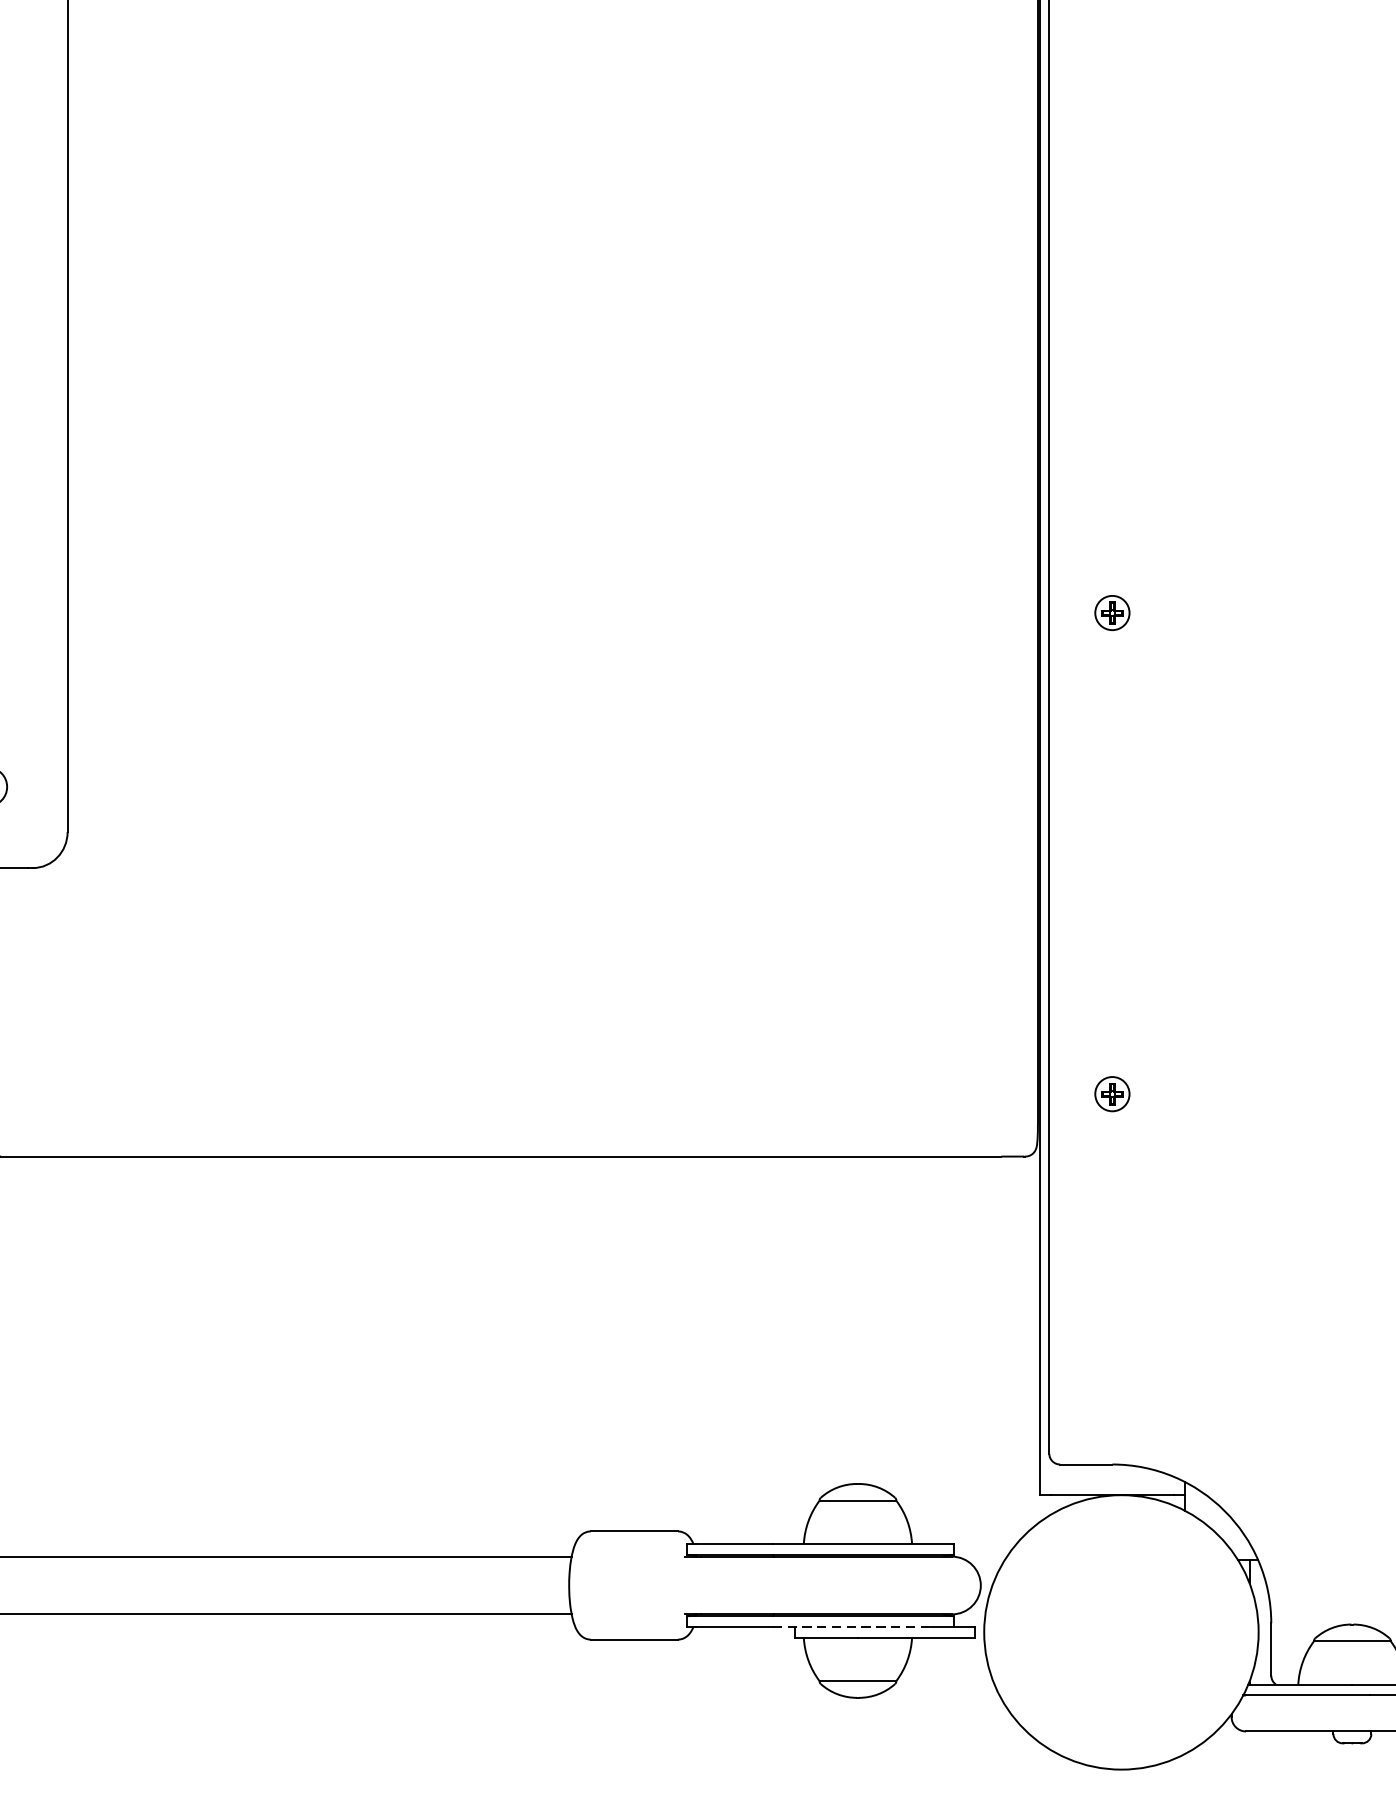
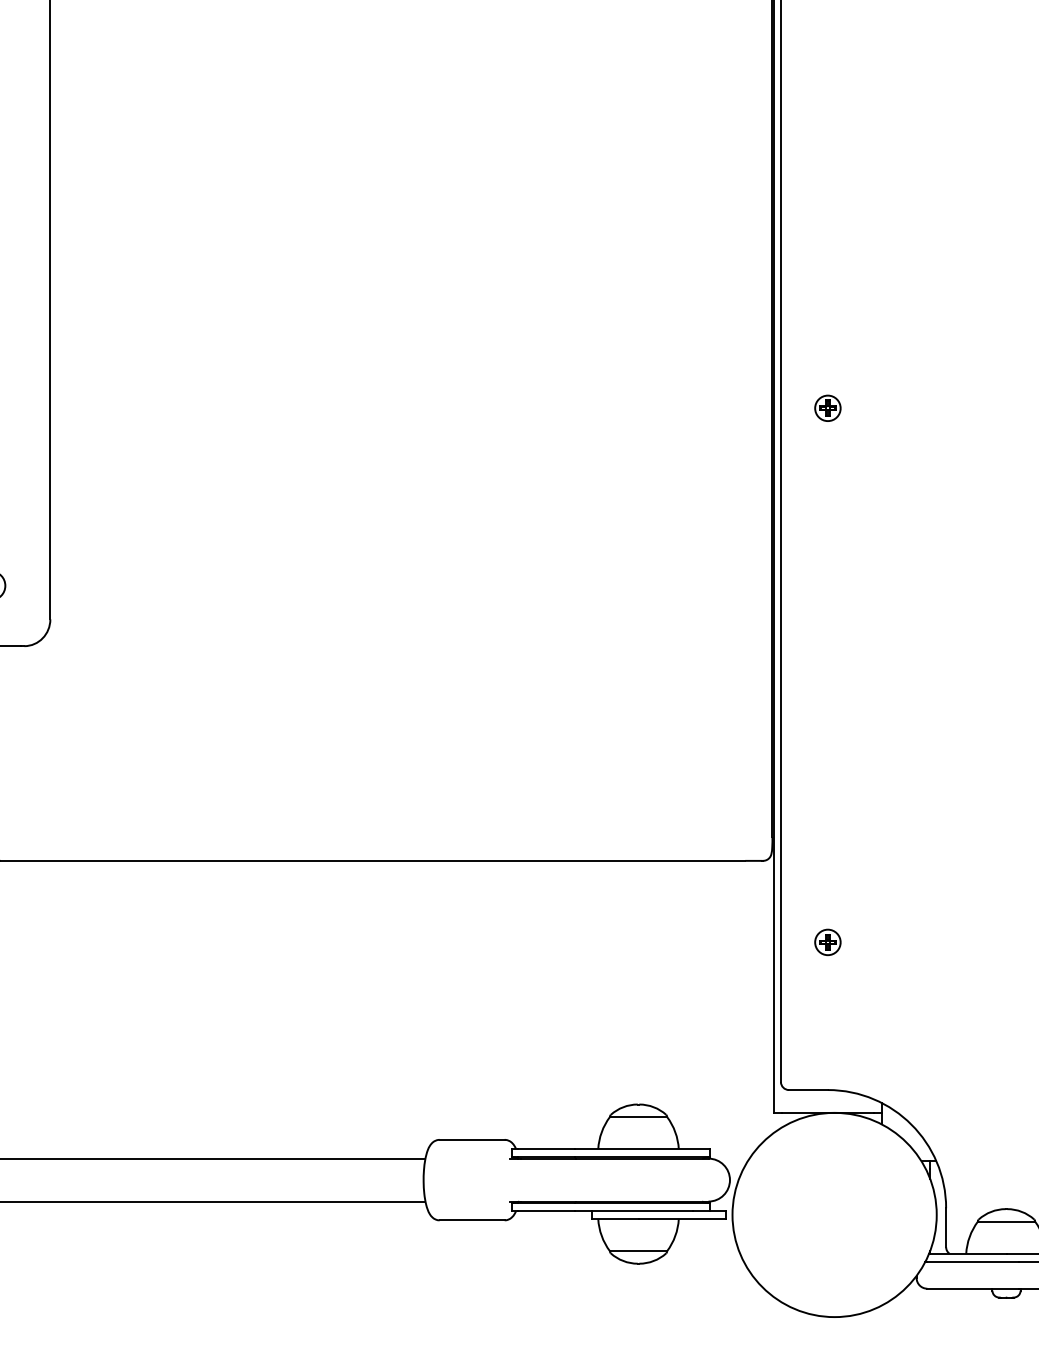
part: (1111, 611) -> (827, 407), moved
part: (1111, 1094) -> (827, 942), moved
line: (851, 1626) -> (633, 1210), dashed -> solid

